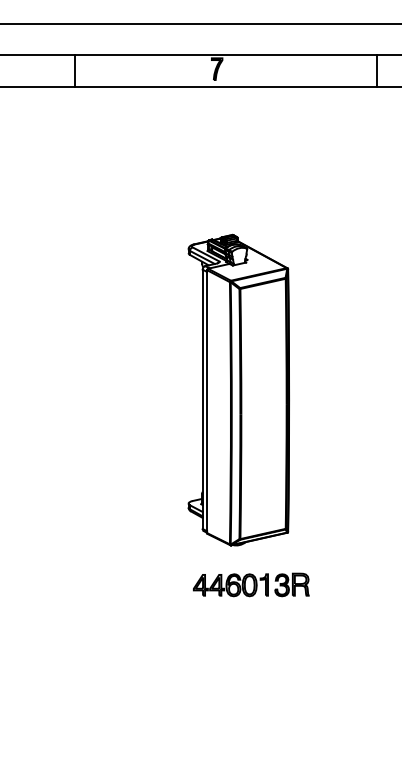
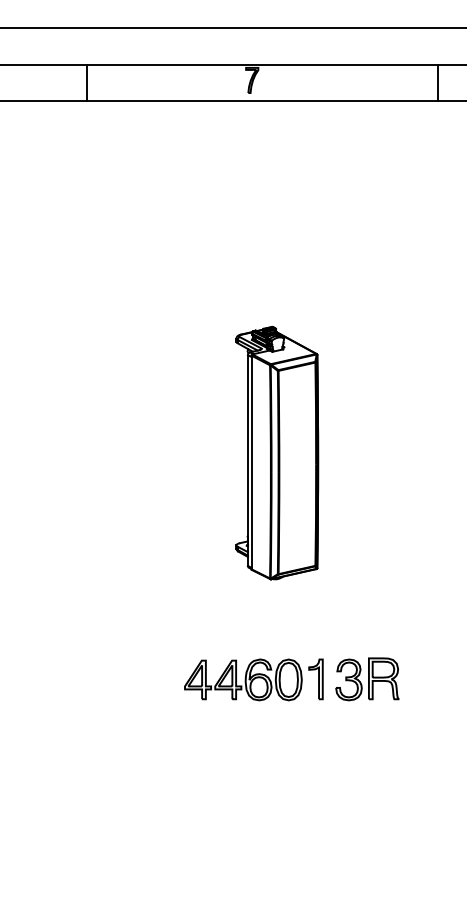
part: (238, 389) -> (277, 452), size x0.7
part: (251, 584) -> (292, 678), size x1.6

